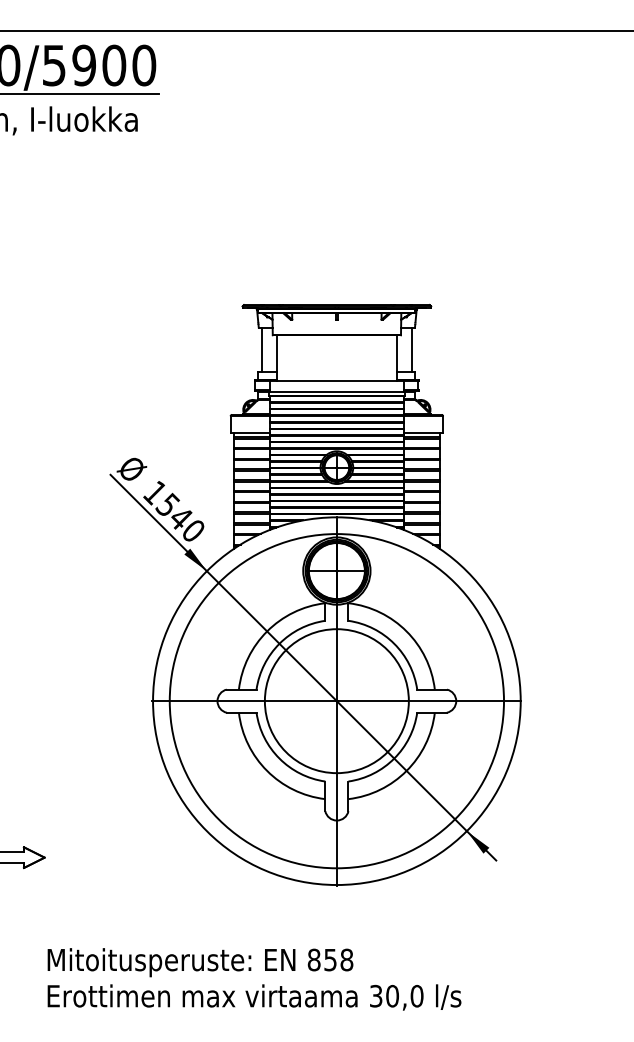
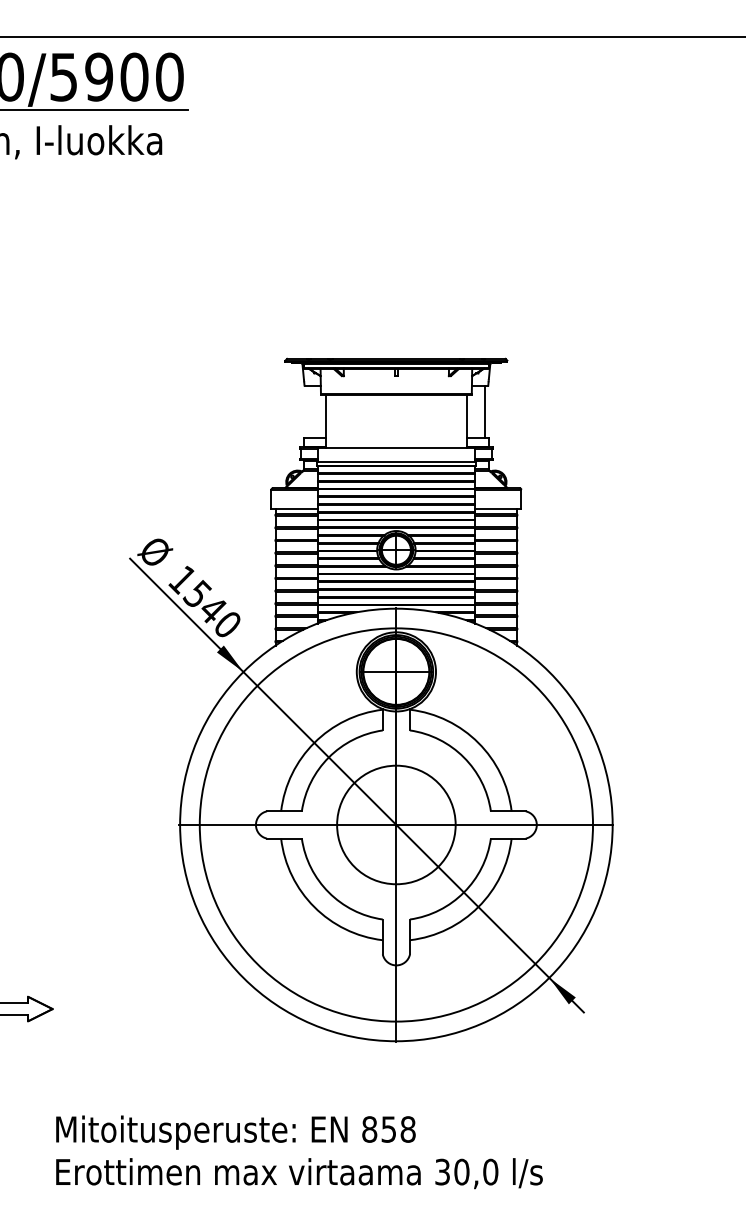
line: (261, 349) -> (307, 411), removed
circle: (336, 701) -> (395, 825), size x0.7

